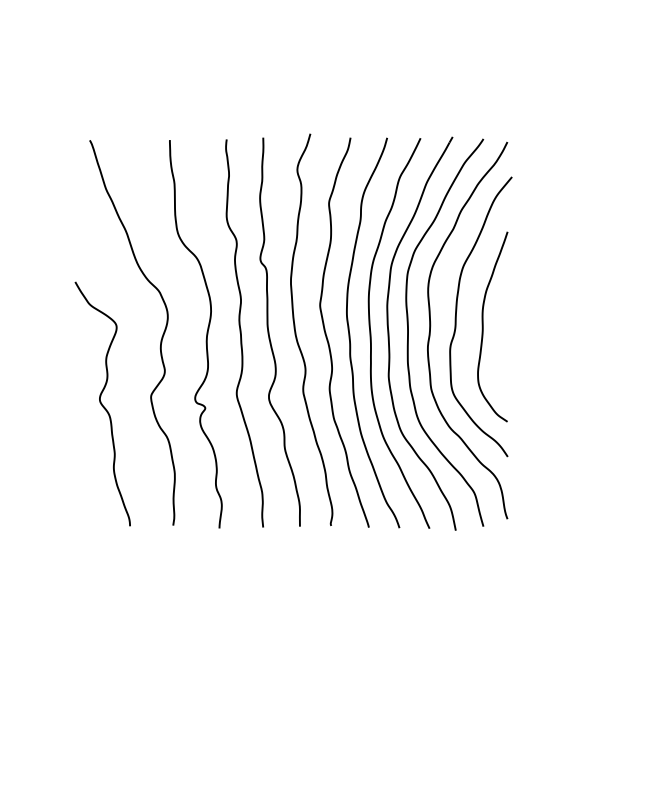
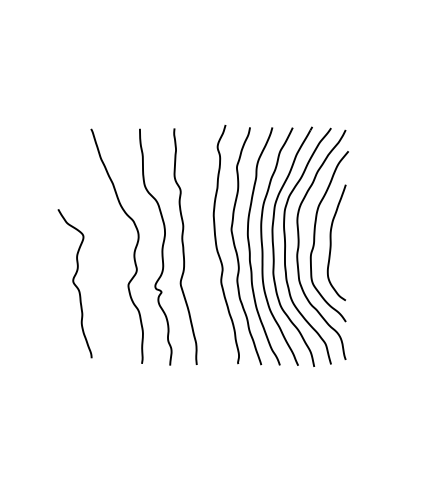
curve: (270, 334) -> (201, 247), removed
curve: (101, 403) -> (74, 283), moved

